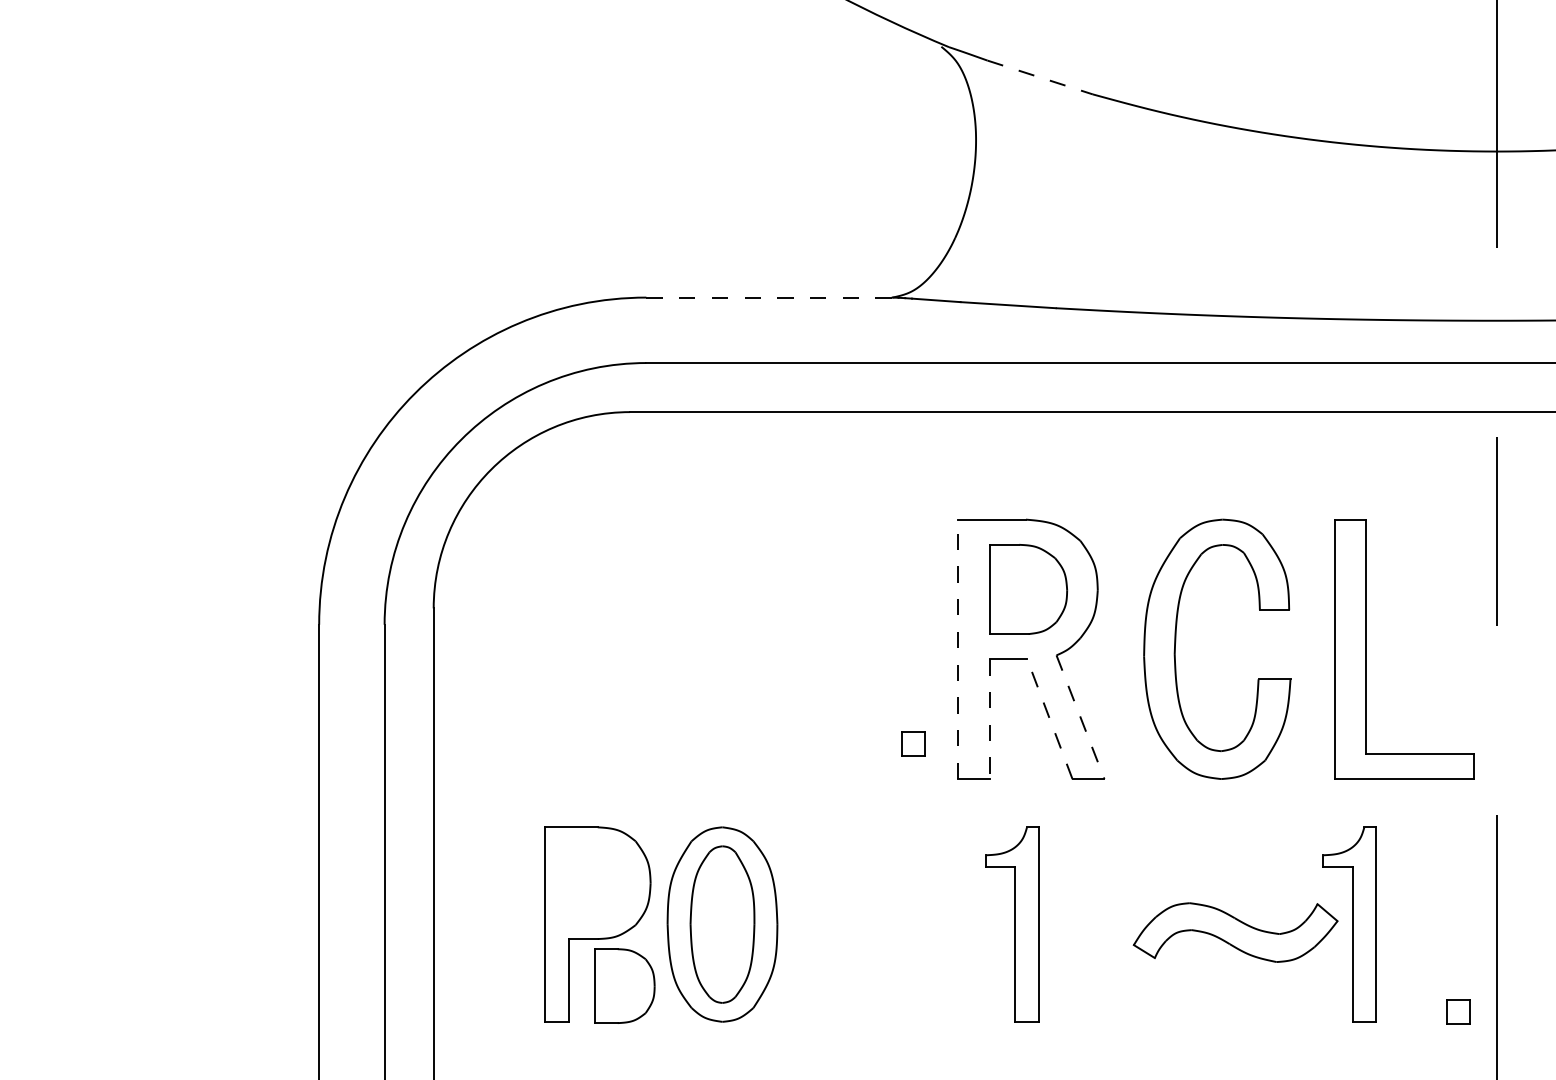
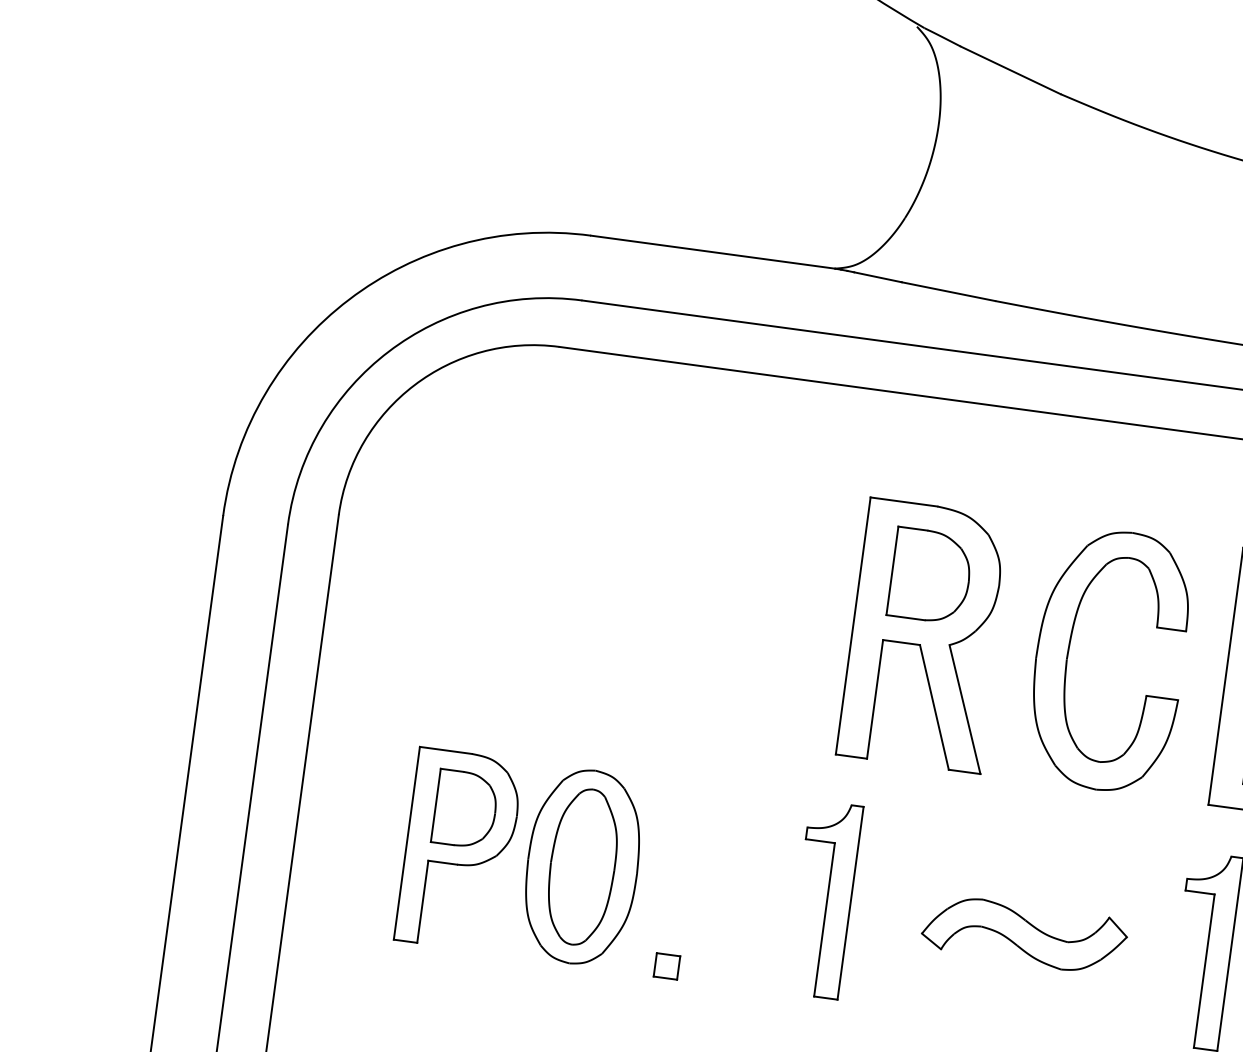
line: (1040, 77) -> (1011, 70), dashed -> solid
line: (769, 297) -> (713, 252), dashed -> solid
line: (958, 649) -> (853, 626), dashed -> solid
line: (1080, 717) -> (964, 709), dashed -> solid
line: (1049, 718) -> (934, 706), dashed -> solid
line: (989, 719) -> (874, 699), dashed -> solid
part: (913, 743) -> (667, 966), moved
part: (1012, 924) -> (824, 899), moved
part: (1235, 932) -> (1024, 934), moved
part: (624, 985) -> (465, 808), moved

